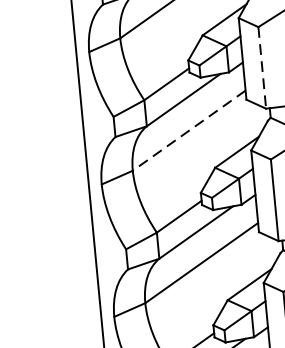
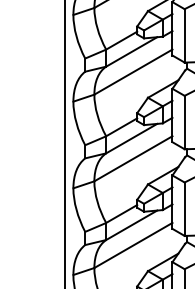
line: (261, 67) -> (184, 122), dashed -> solid
line: (189, 131) -> (133, 159), dashed -> solid

